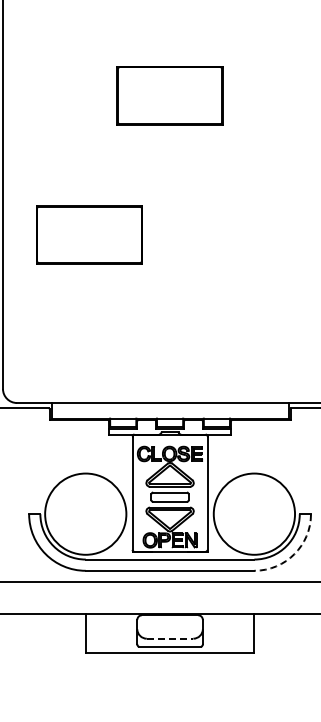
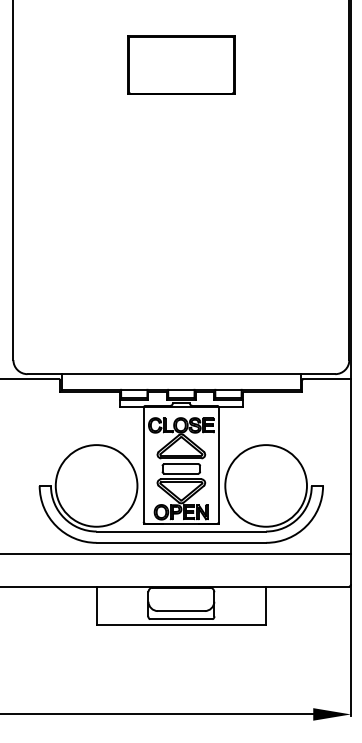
part: (89, 234) -> (100, 204), removed
arc: (294, 554) -> (306, 526), dashed -> solid
line: (170, 639) -> (181, 611), dashed -> solid

